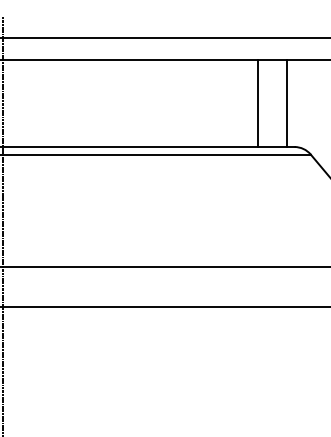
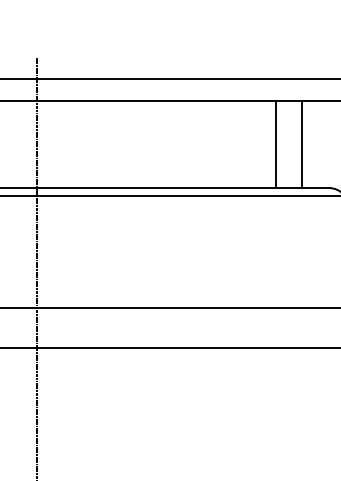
line: (257, 102) -> (275, 143), moved
line: (287, 102) -> (302, 143), moved

